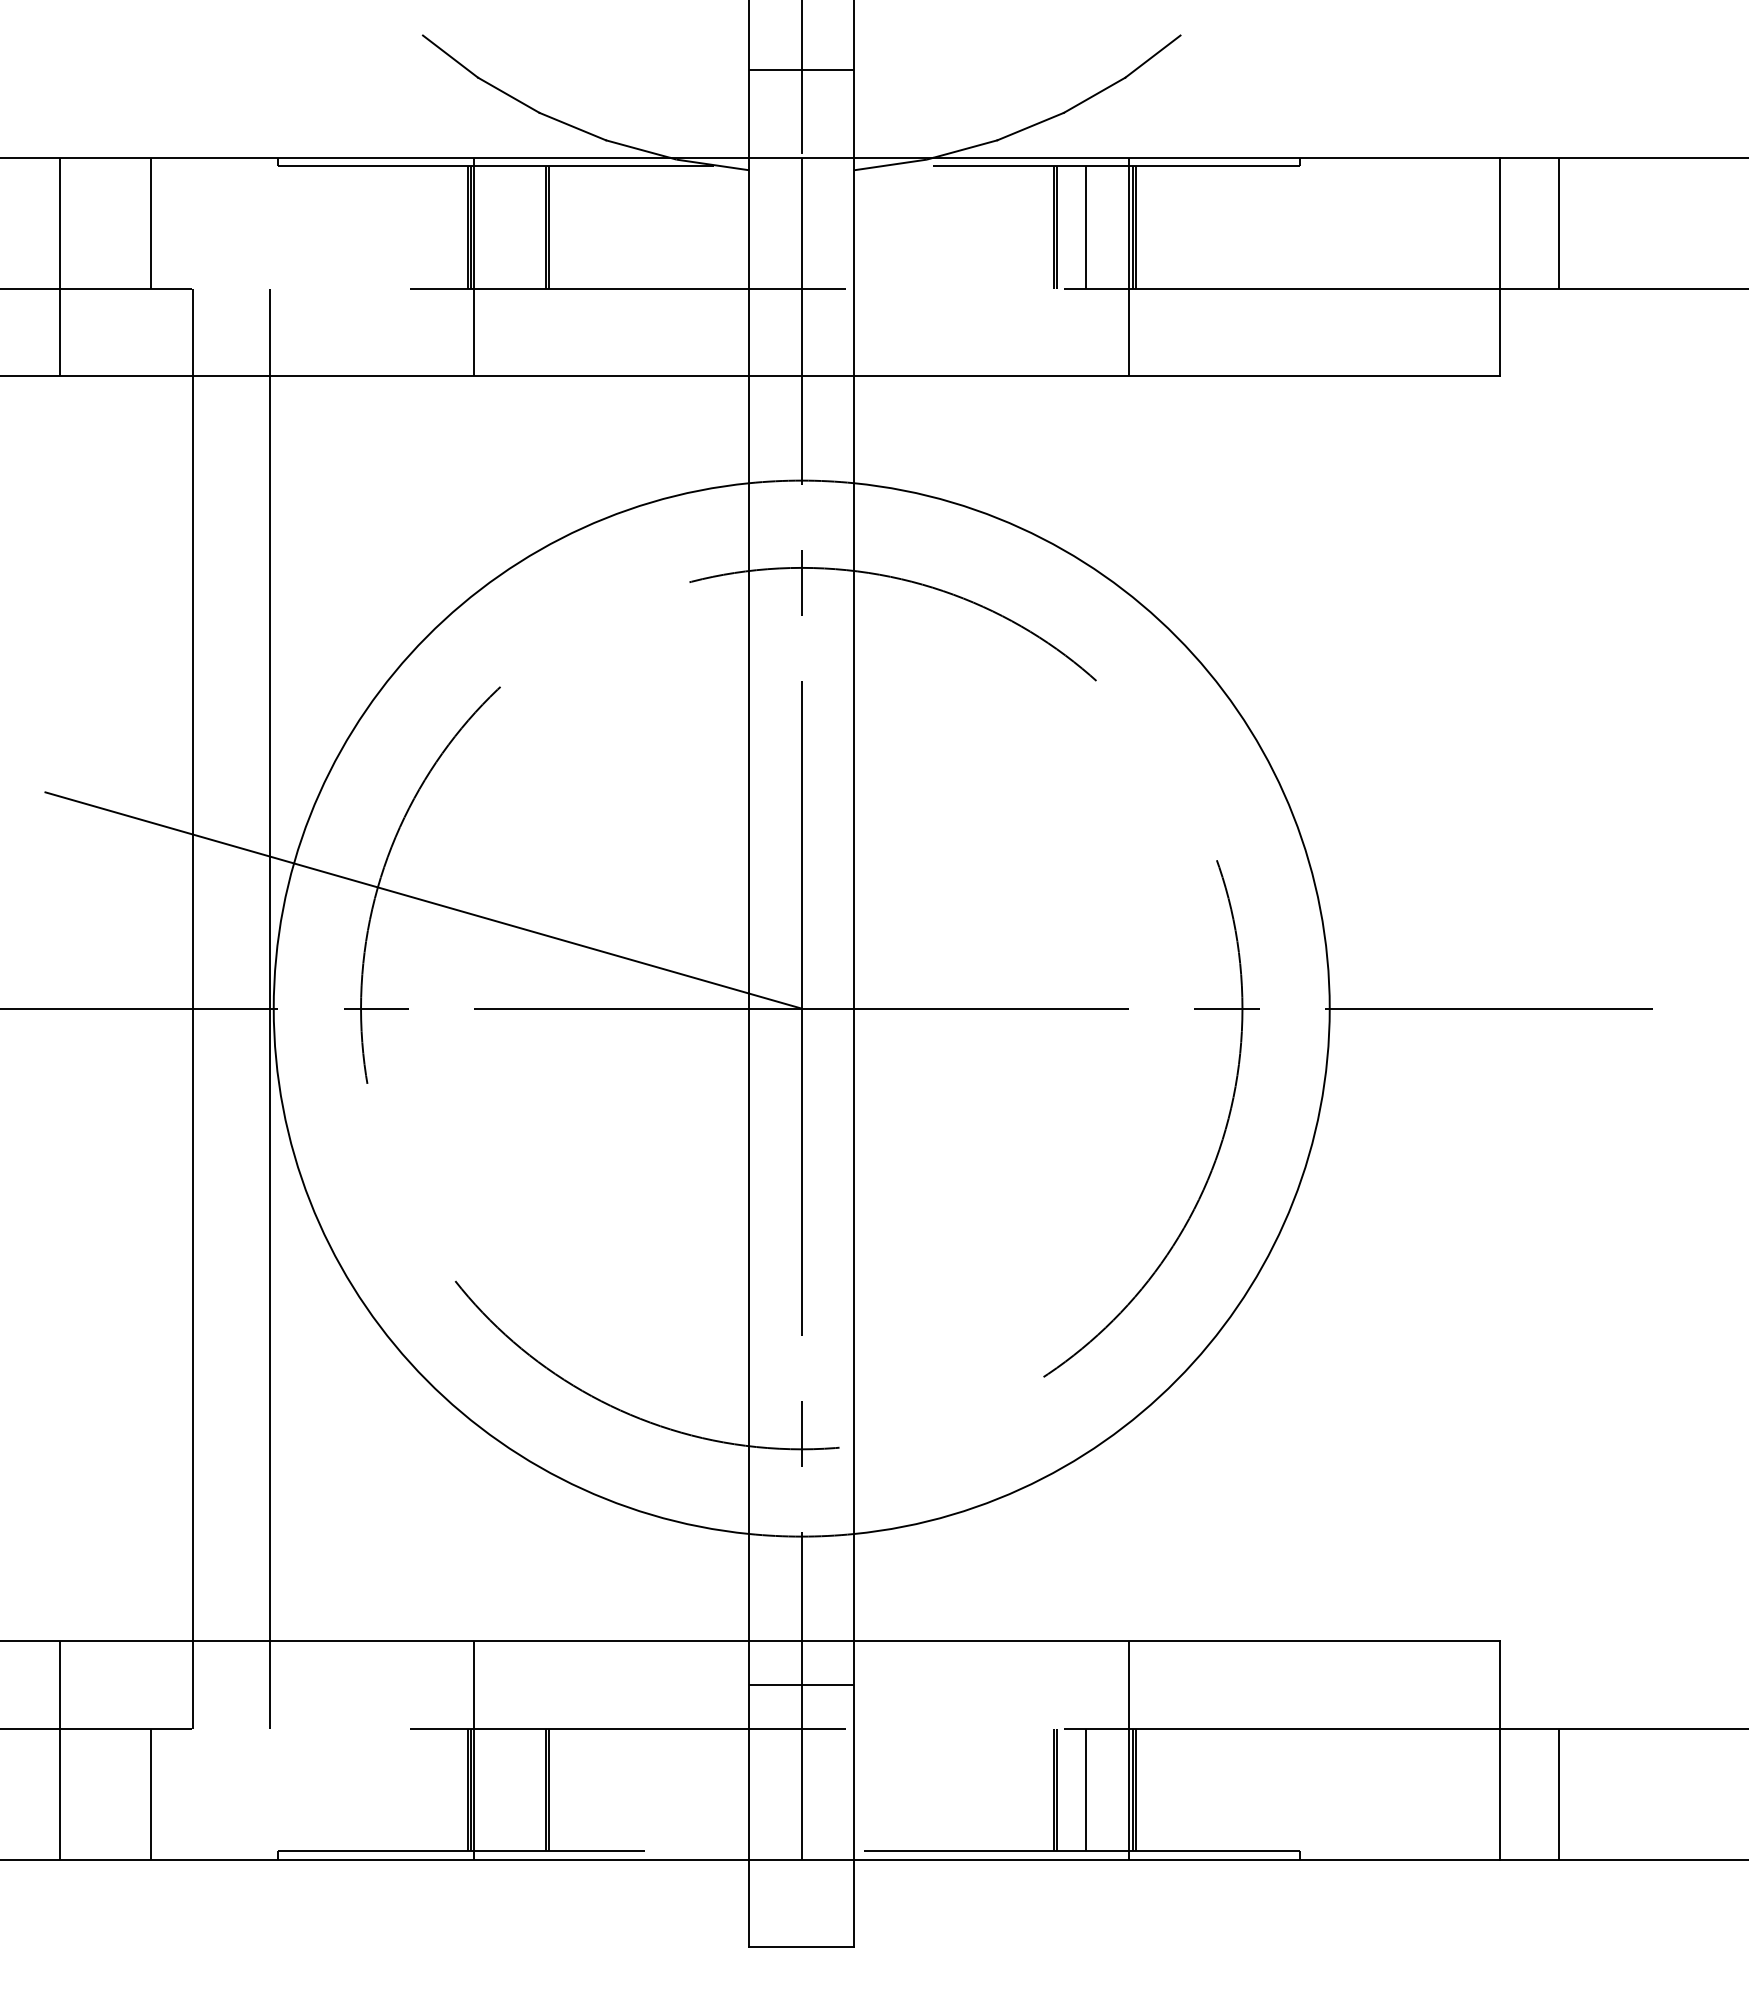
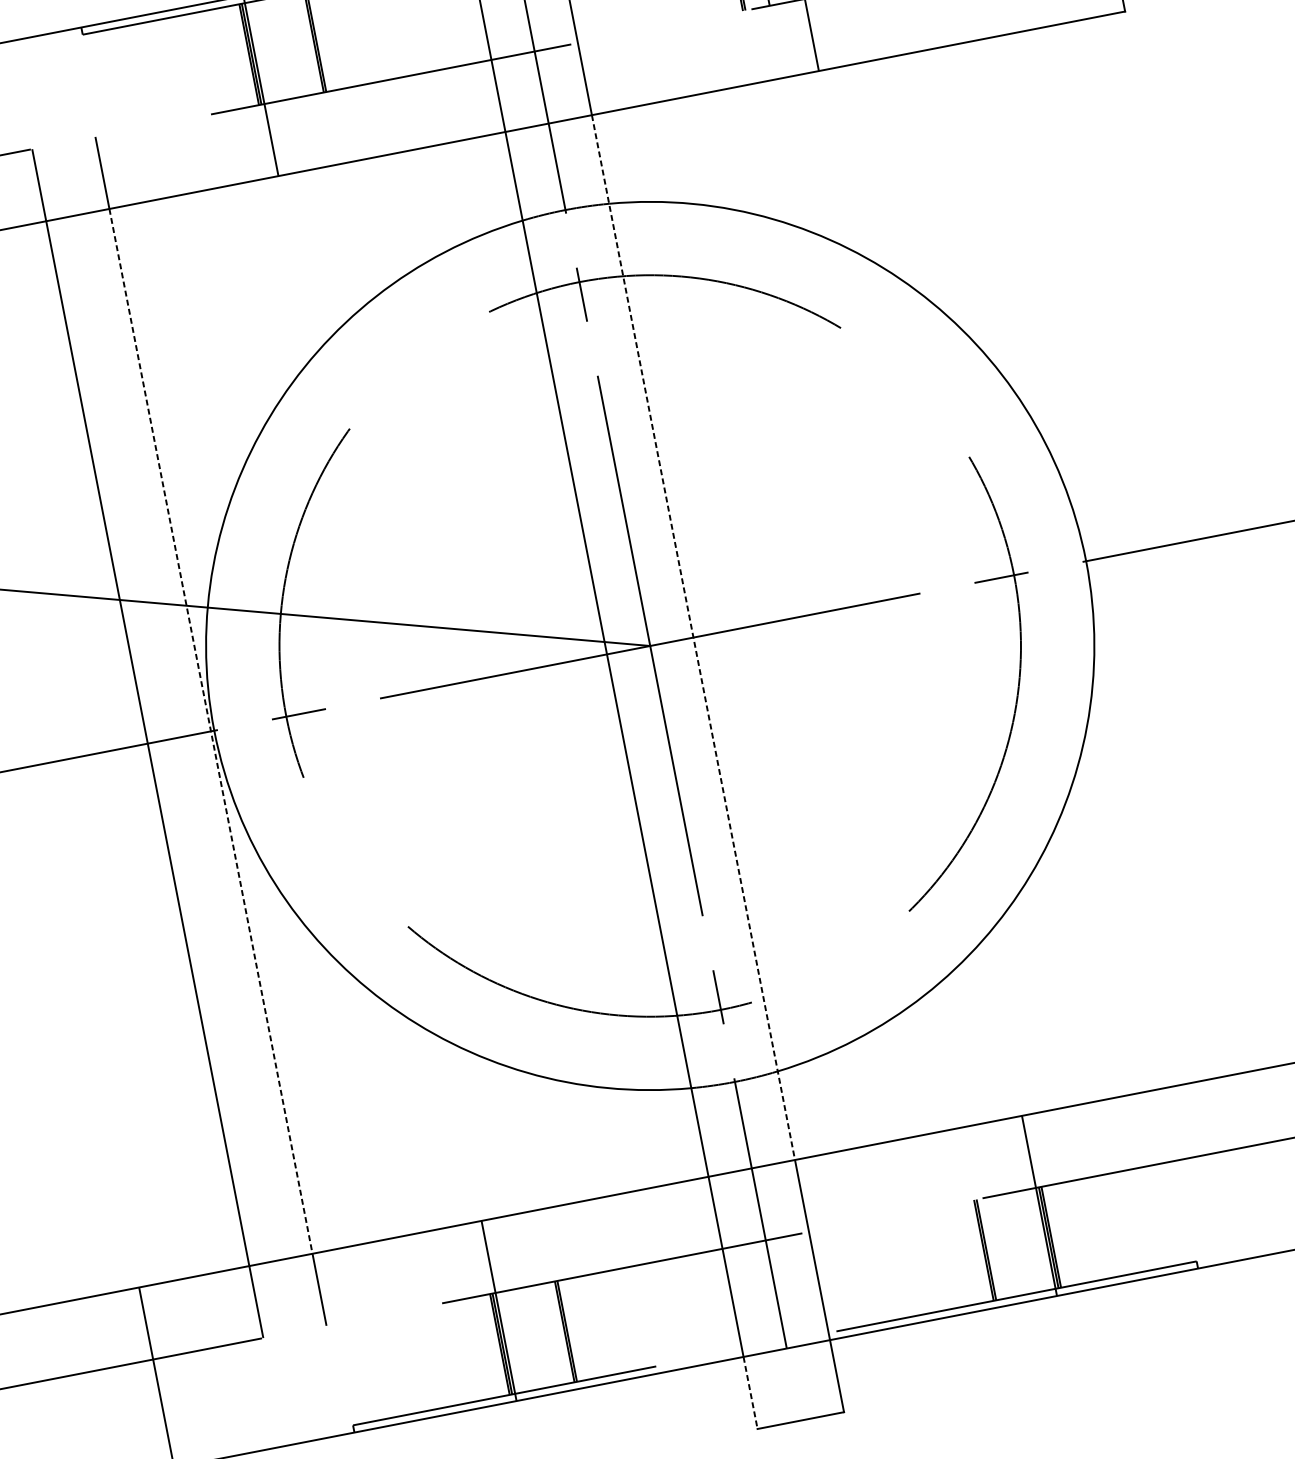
line: (269, 1008) -> (210, 731), solid -> dashed
line: (854, 1008) -> (693, 637), solid -> dashed
line: (801, 1684) -> (758, 1204), removed
line: (1086, 1789) -> (1010, 1245), removed
line: (151, 1793) -> (239, 1398), removed
line: (749, 1903) -> (750, 1393), solid -> dashed

